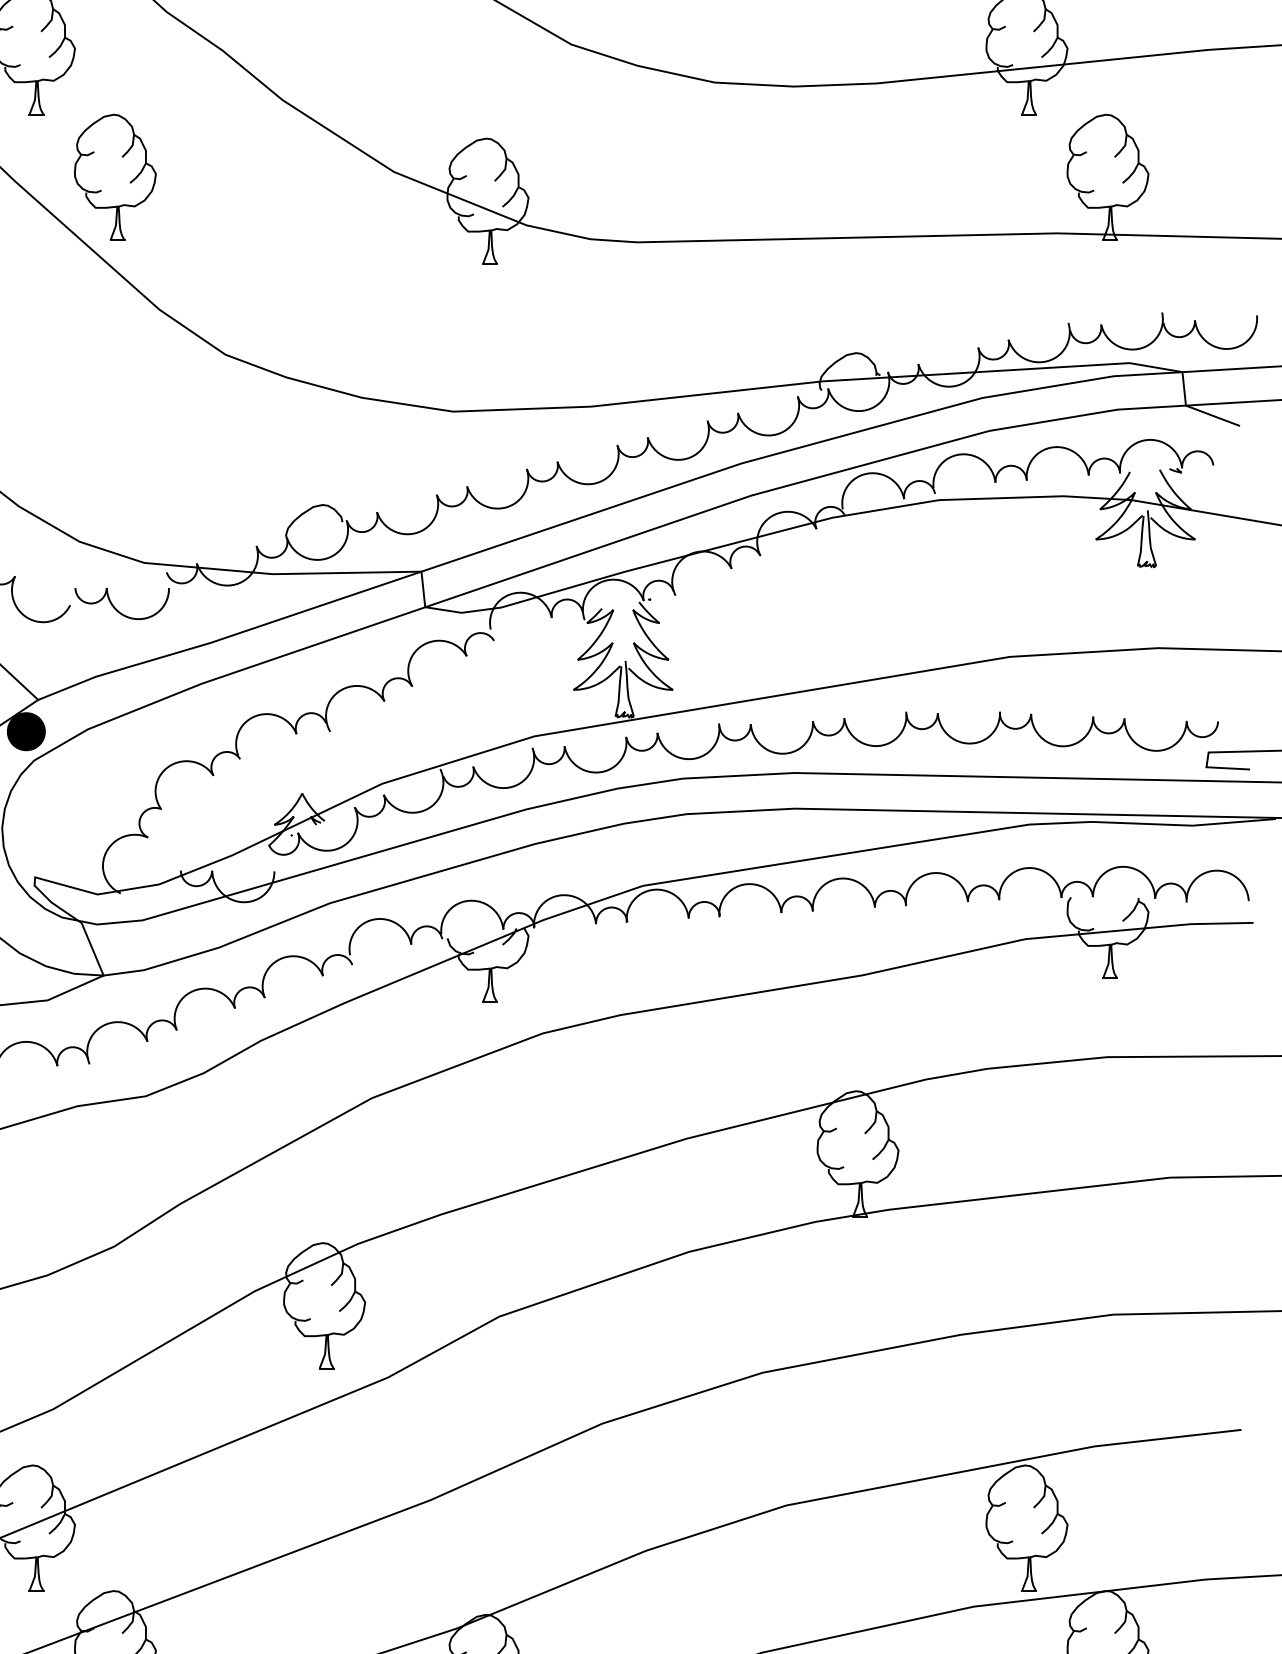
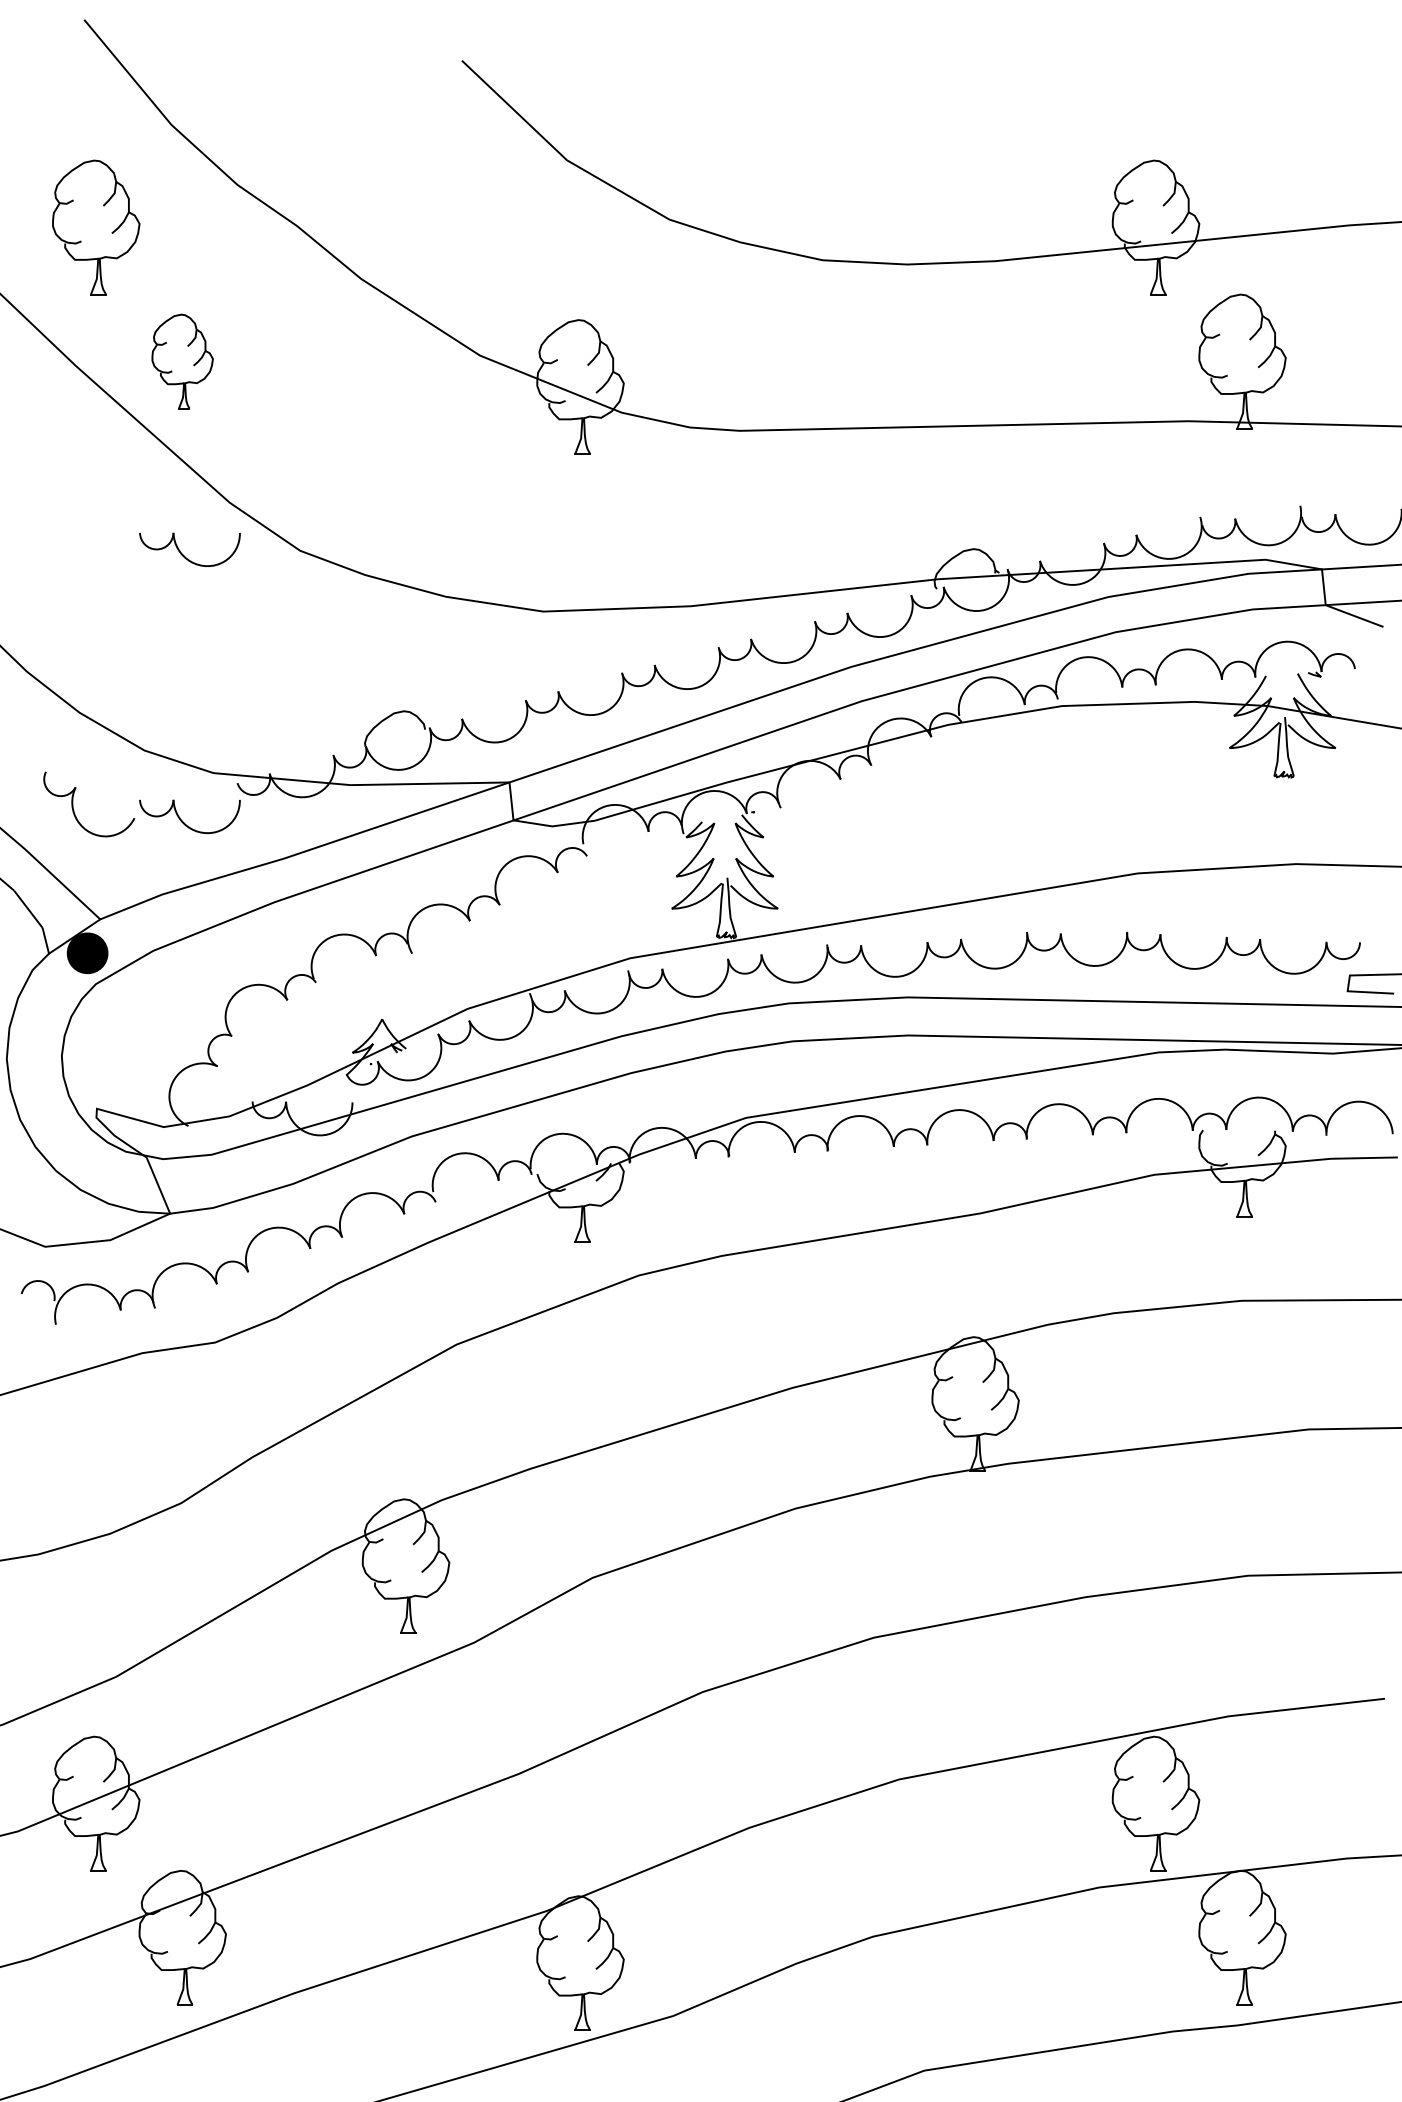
part: (115, 177) -> (182, 361), size x0.7
part: (116, 358) -> (183, 554), added

